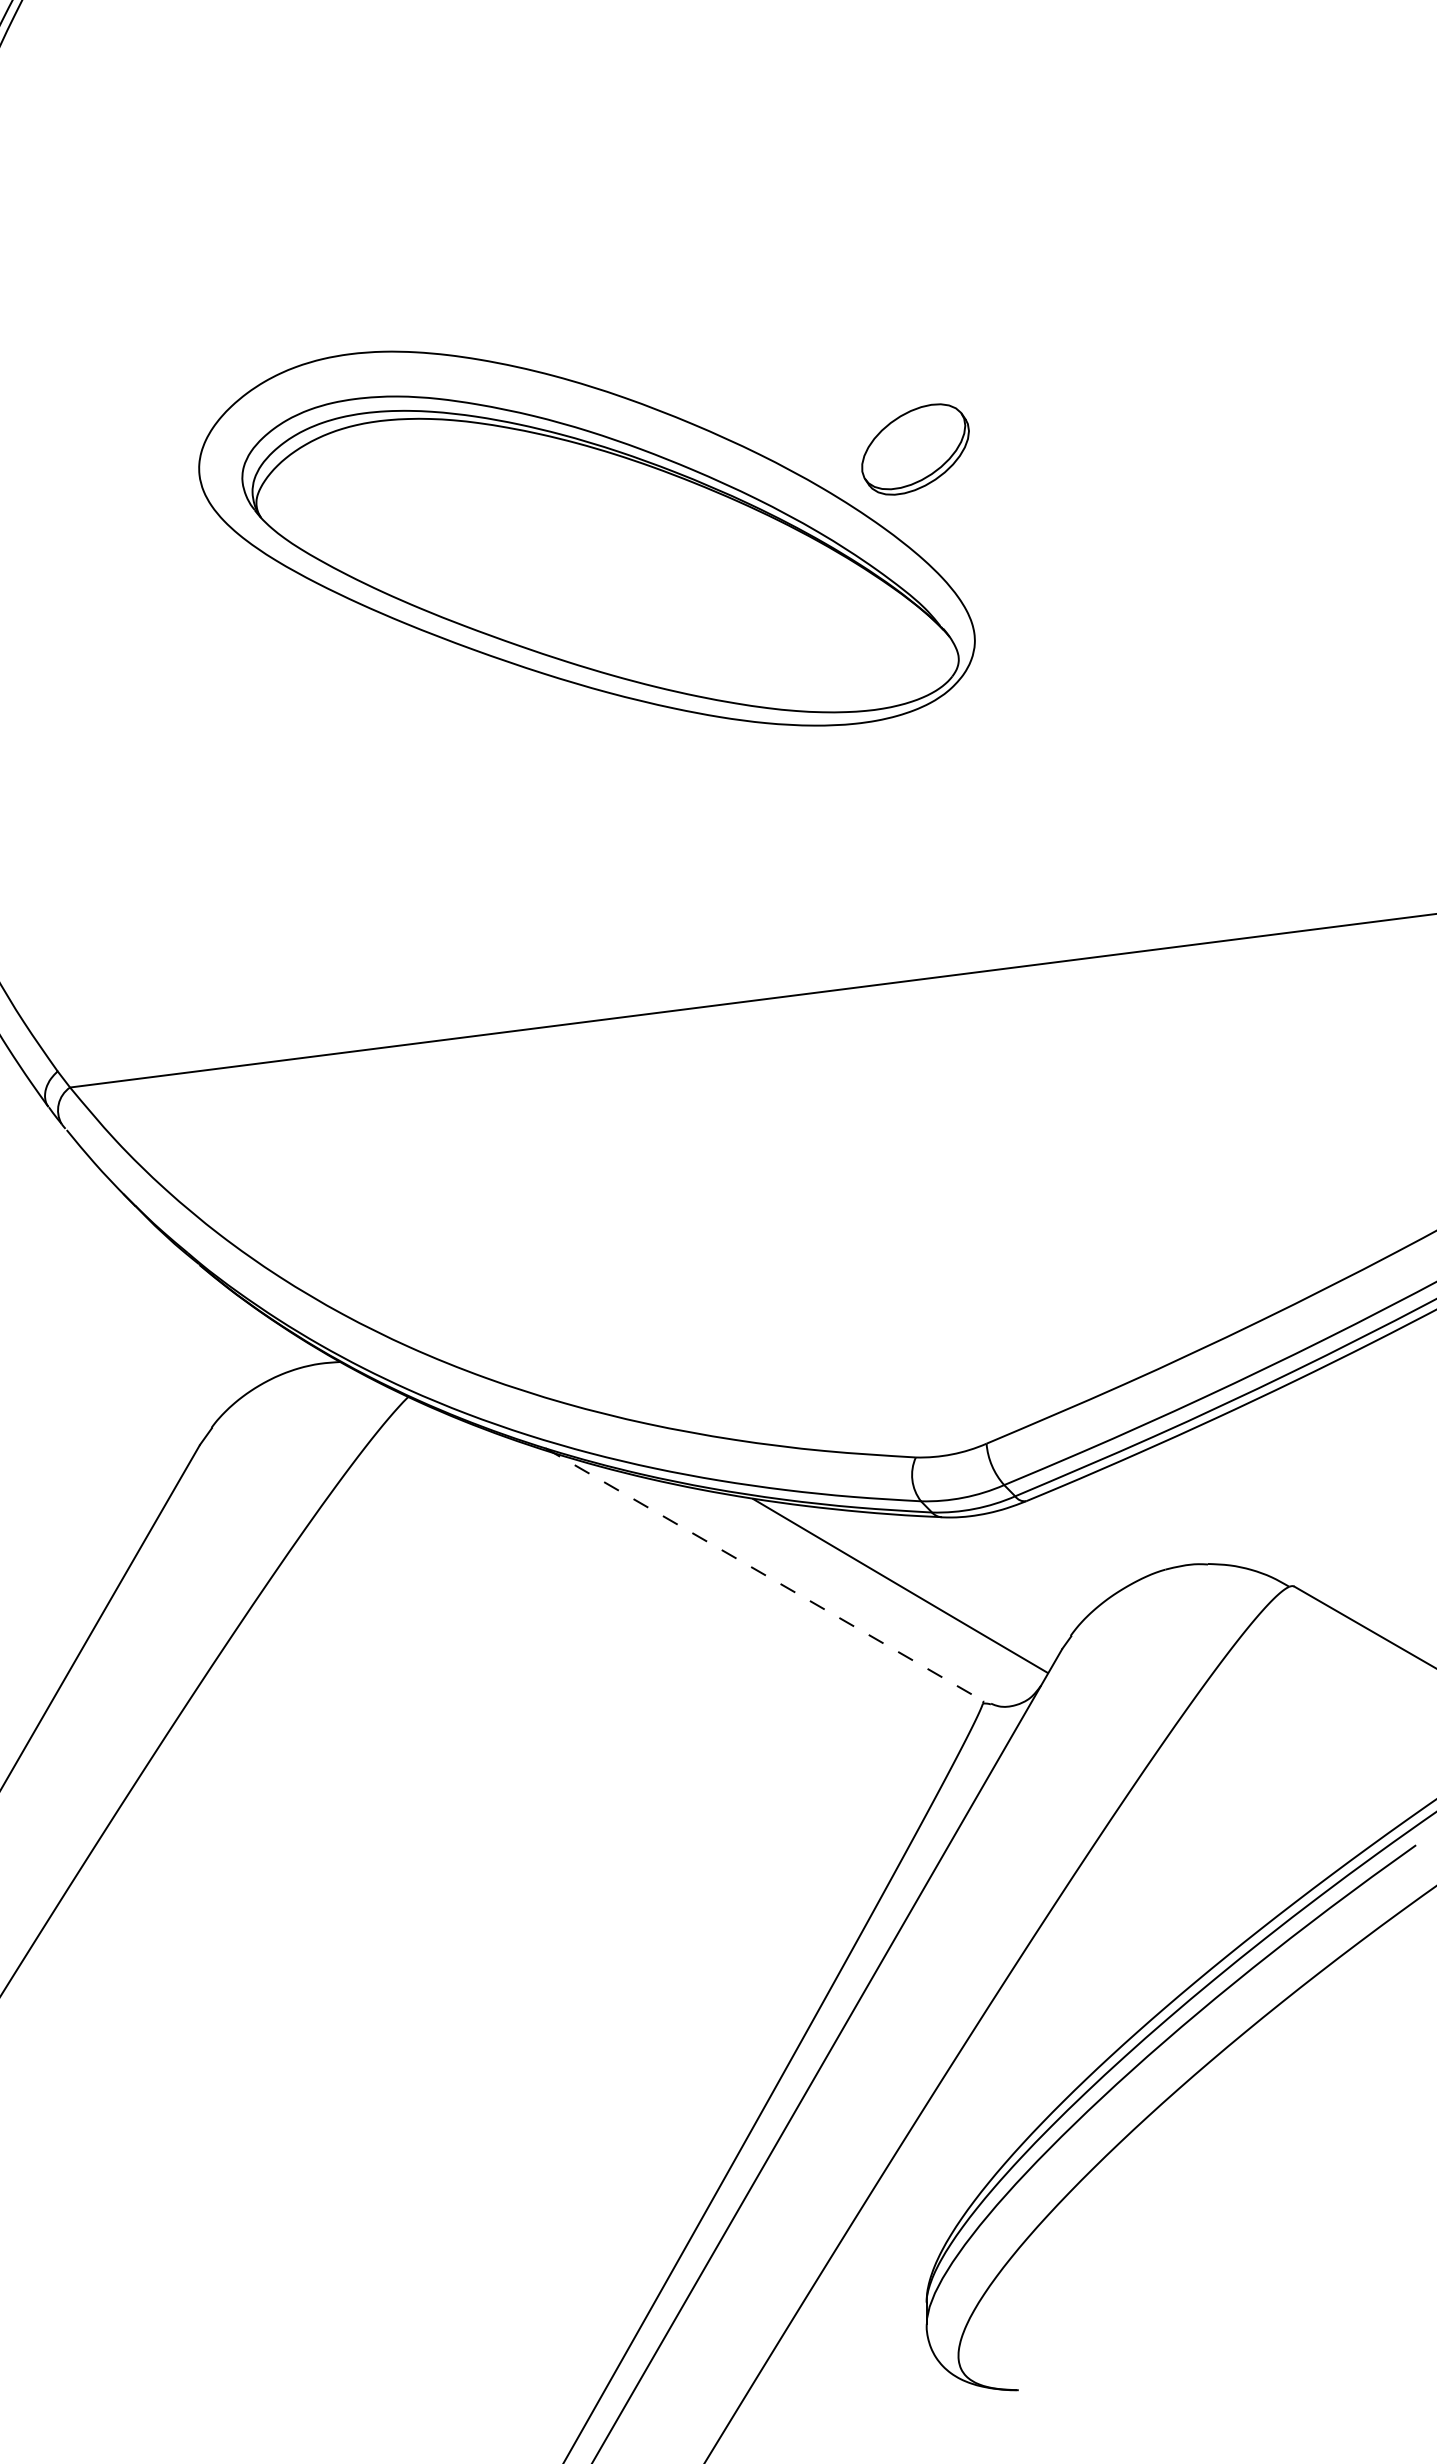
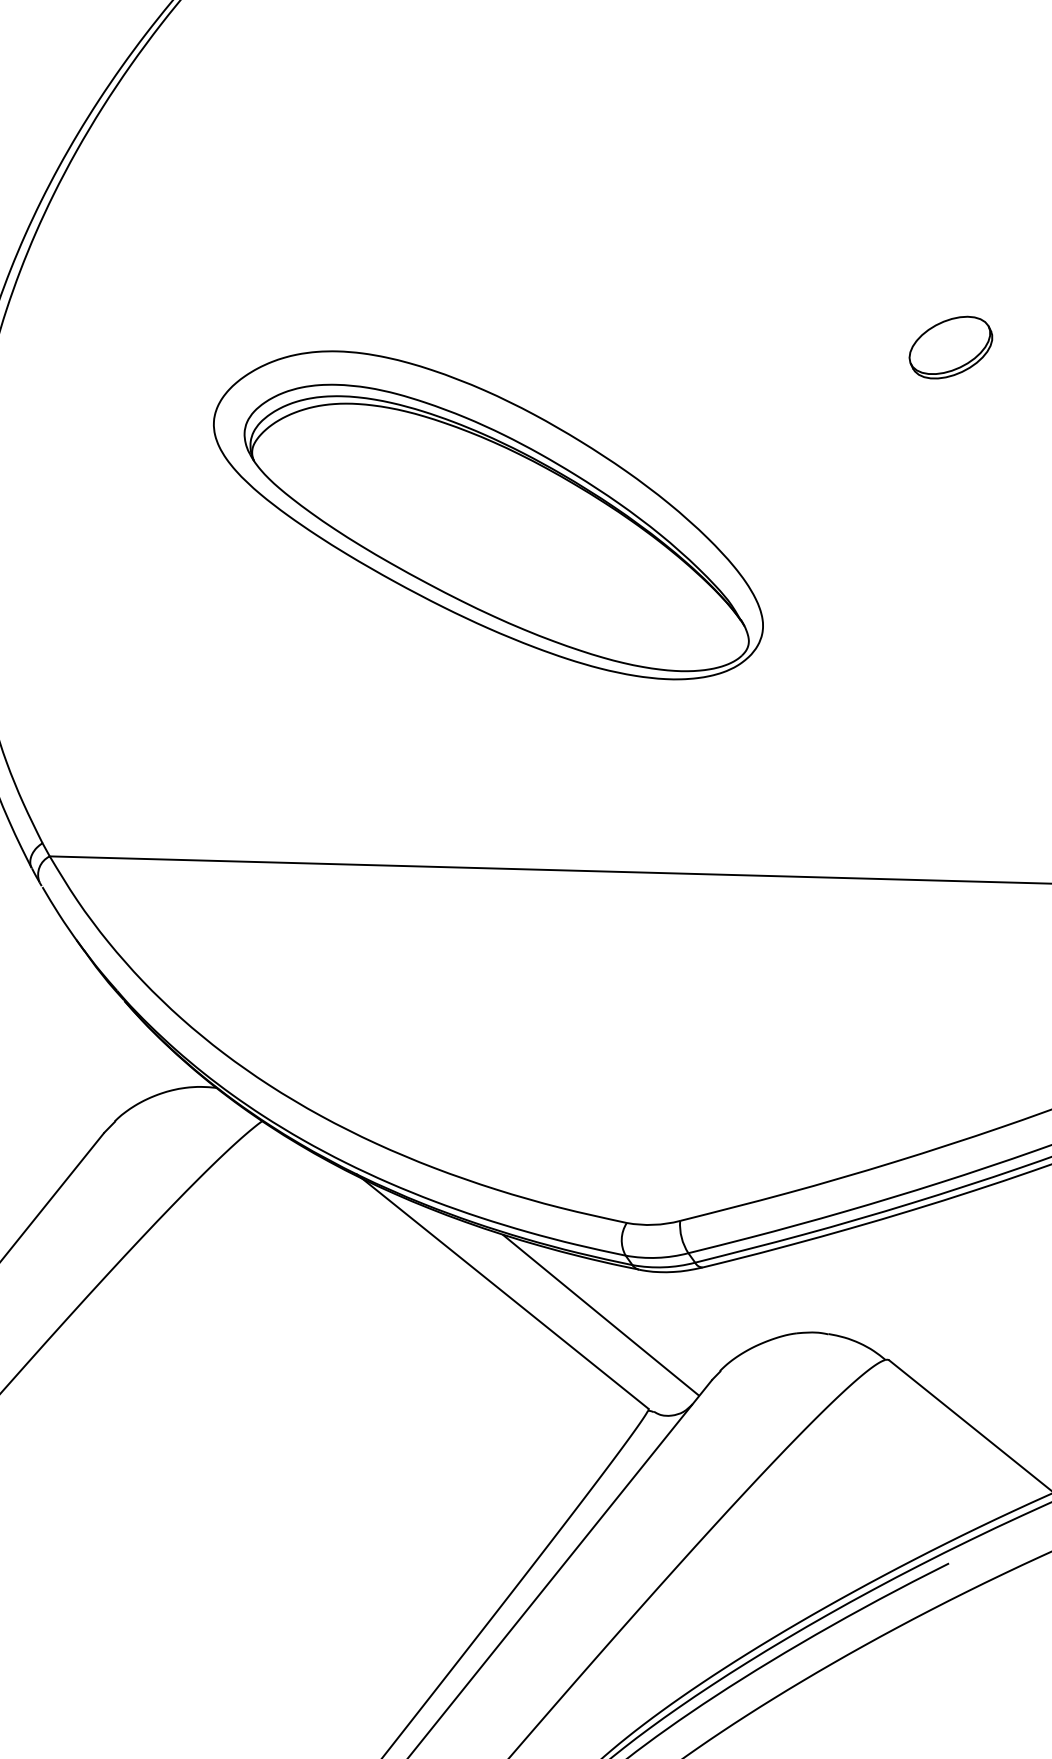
part: (915, 449) -> (950, 347), moved
line: (764, 1574) -> (502, 1291), dashed -> solid

